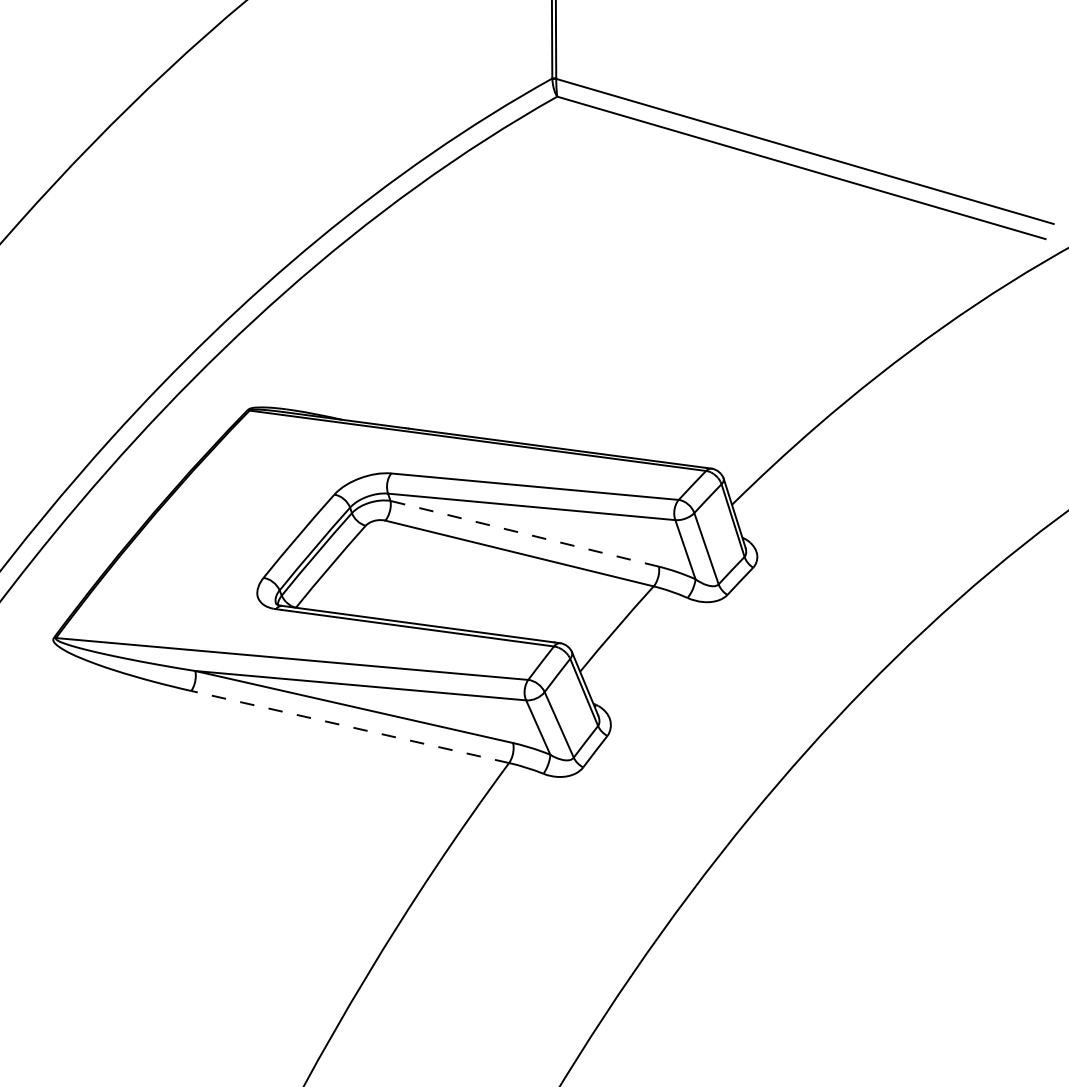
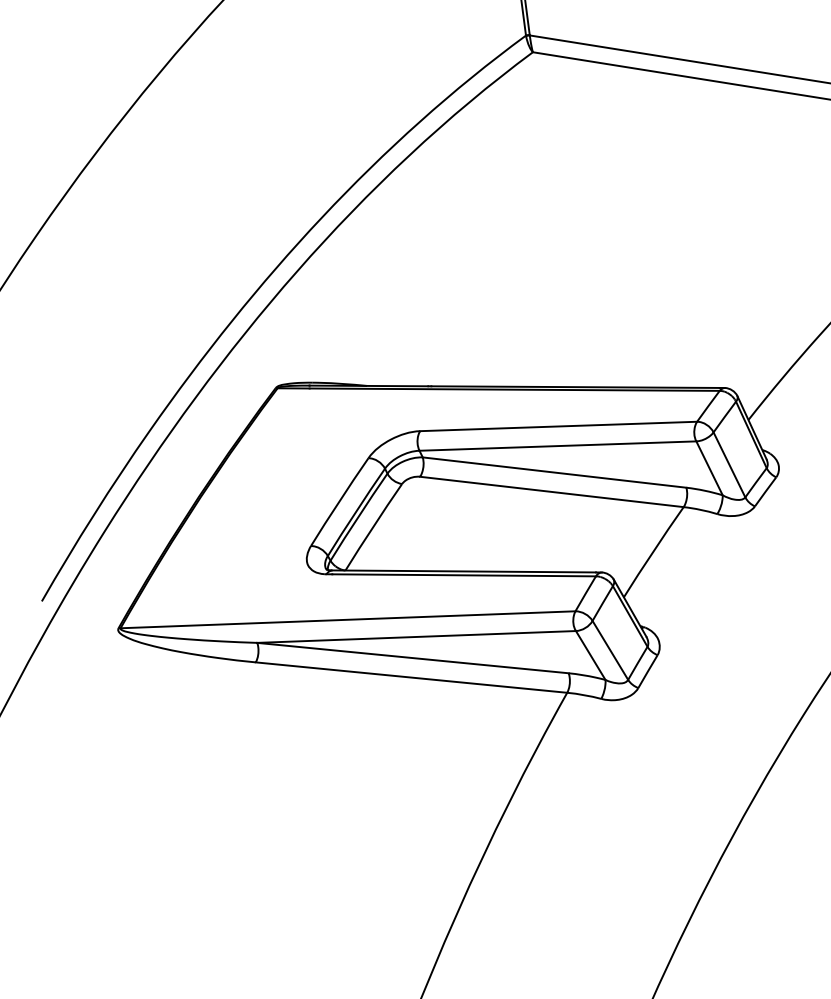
line: (524, 533) -> (554, 472), dashed -> solid
line: (350, 727) -> (411, 678), dashed -> solid

